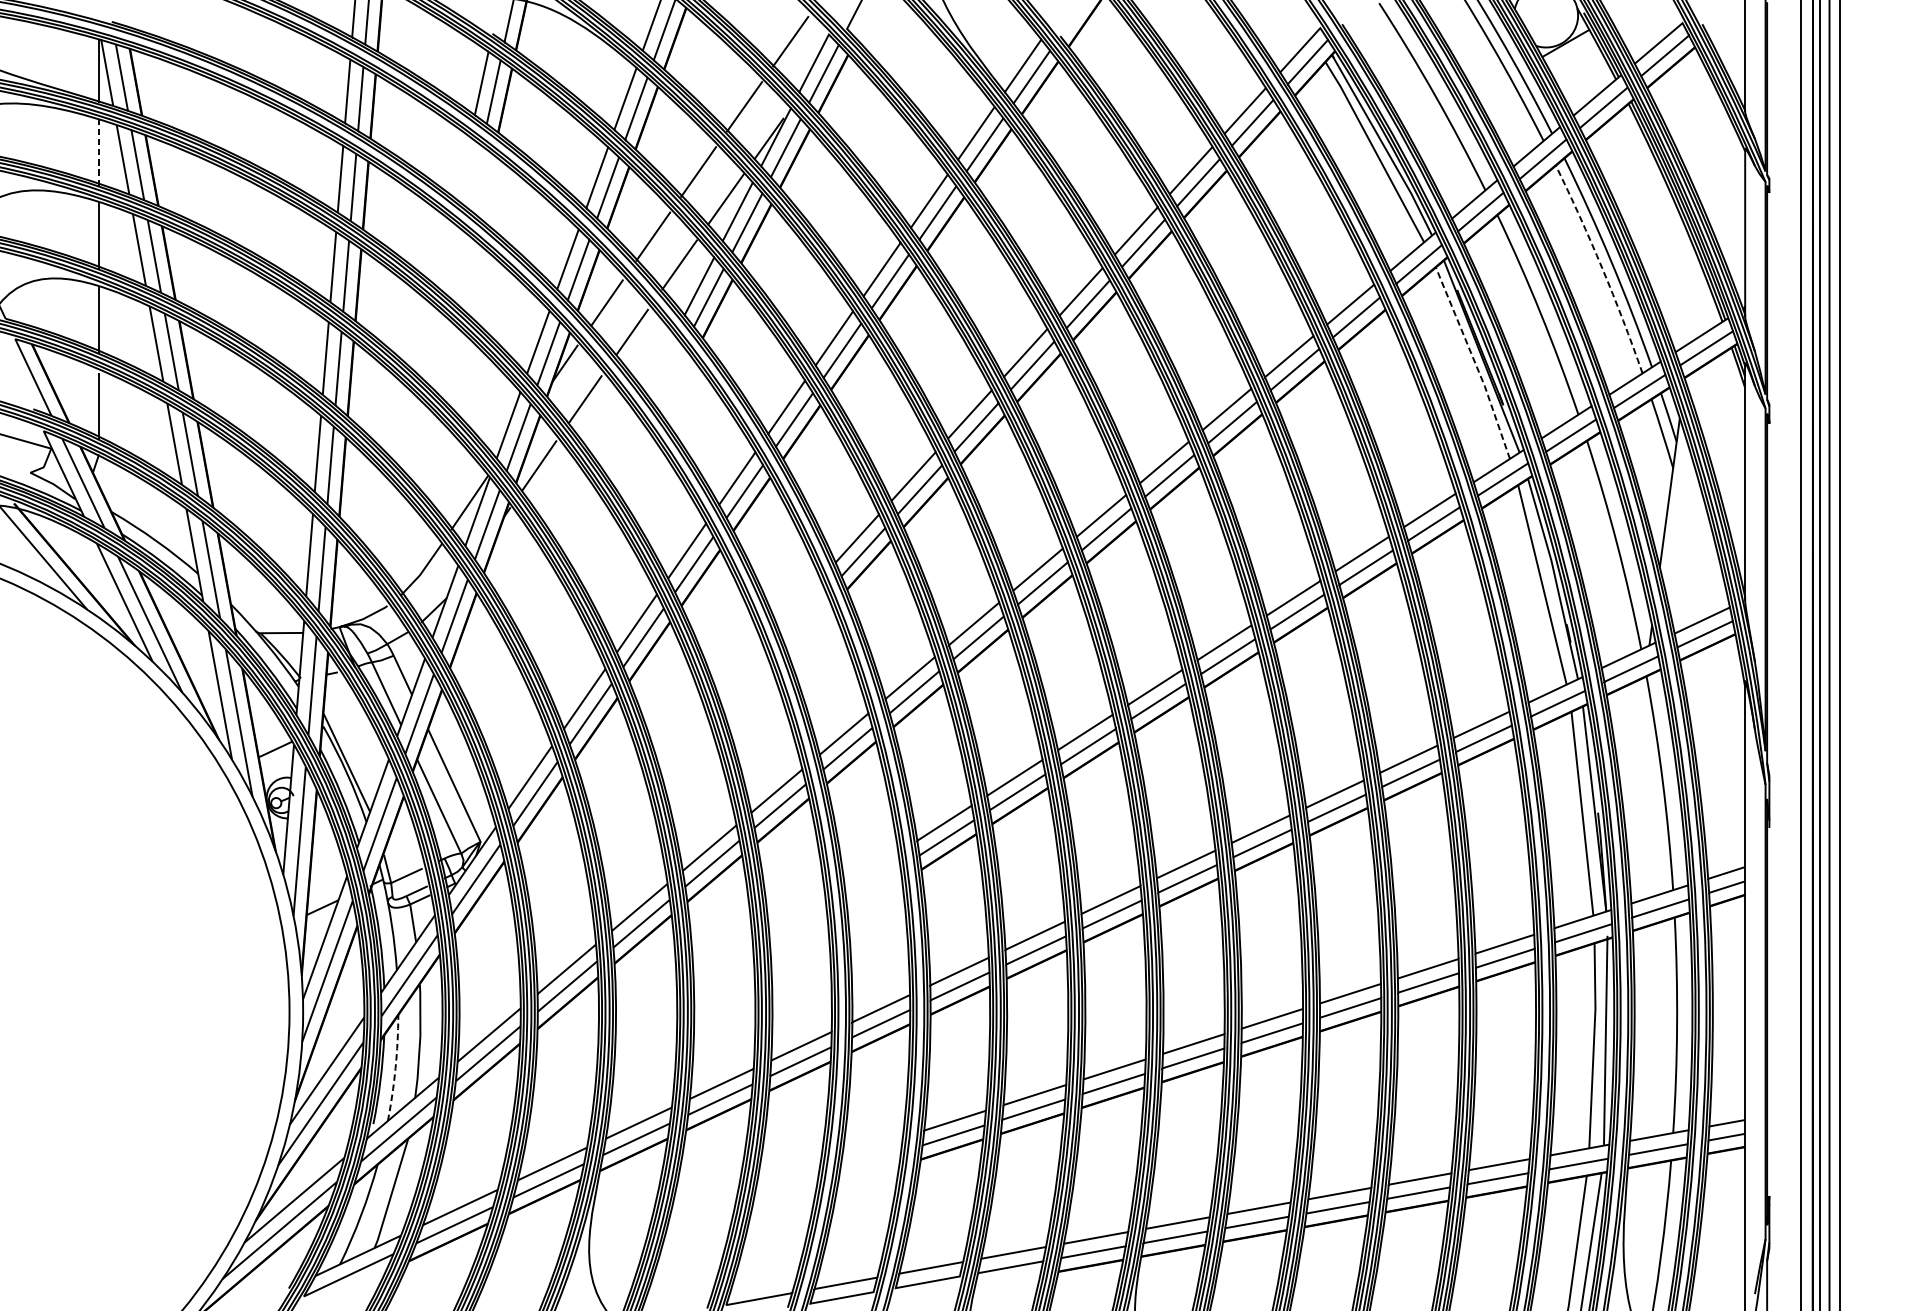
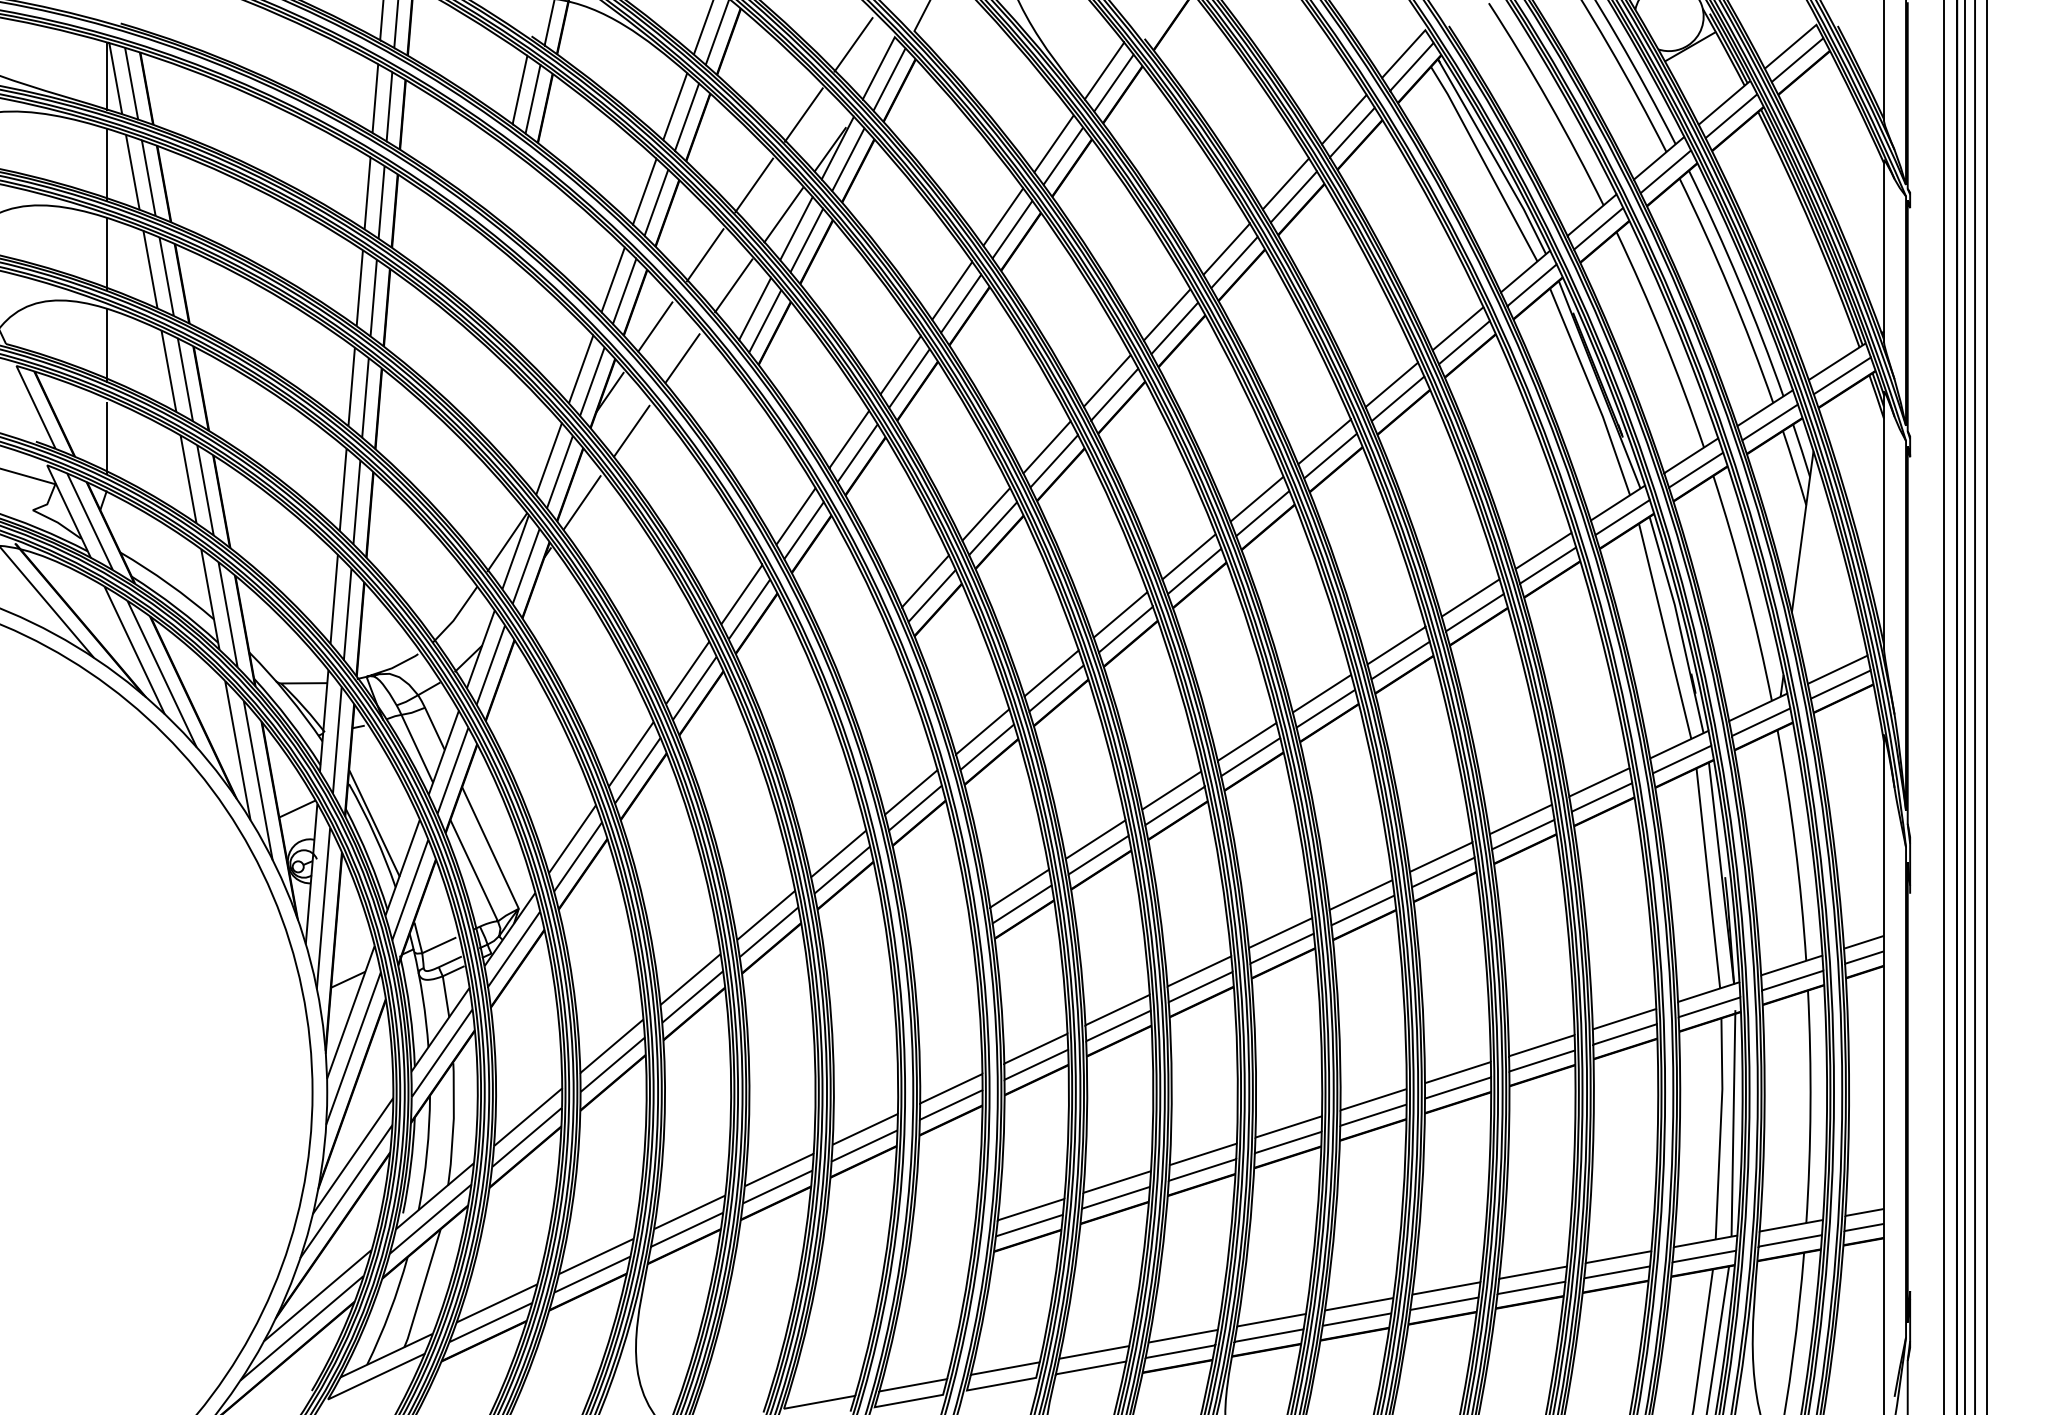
line: (98, 151) -> (106, 163), dashed -> solid
arc: (1602, 268) -> (1729, 289), dashed -> solid
line: (1475, 362) -> (1592, 391), dashed -> solid
arc: (396, 1068) -> (427, 1153), dashed -> solid

